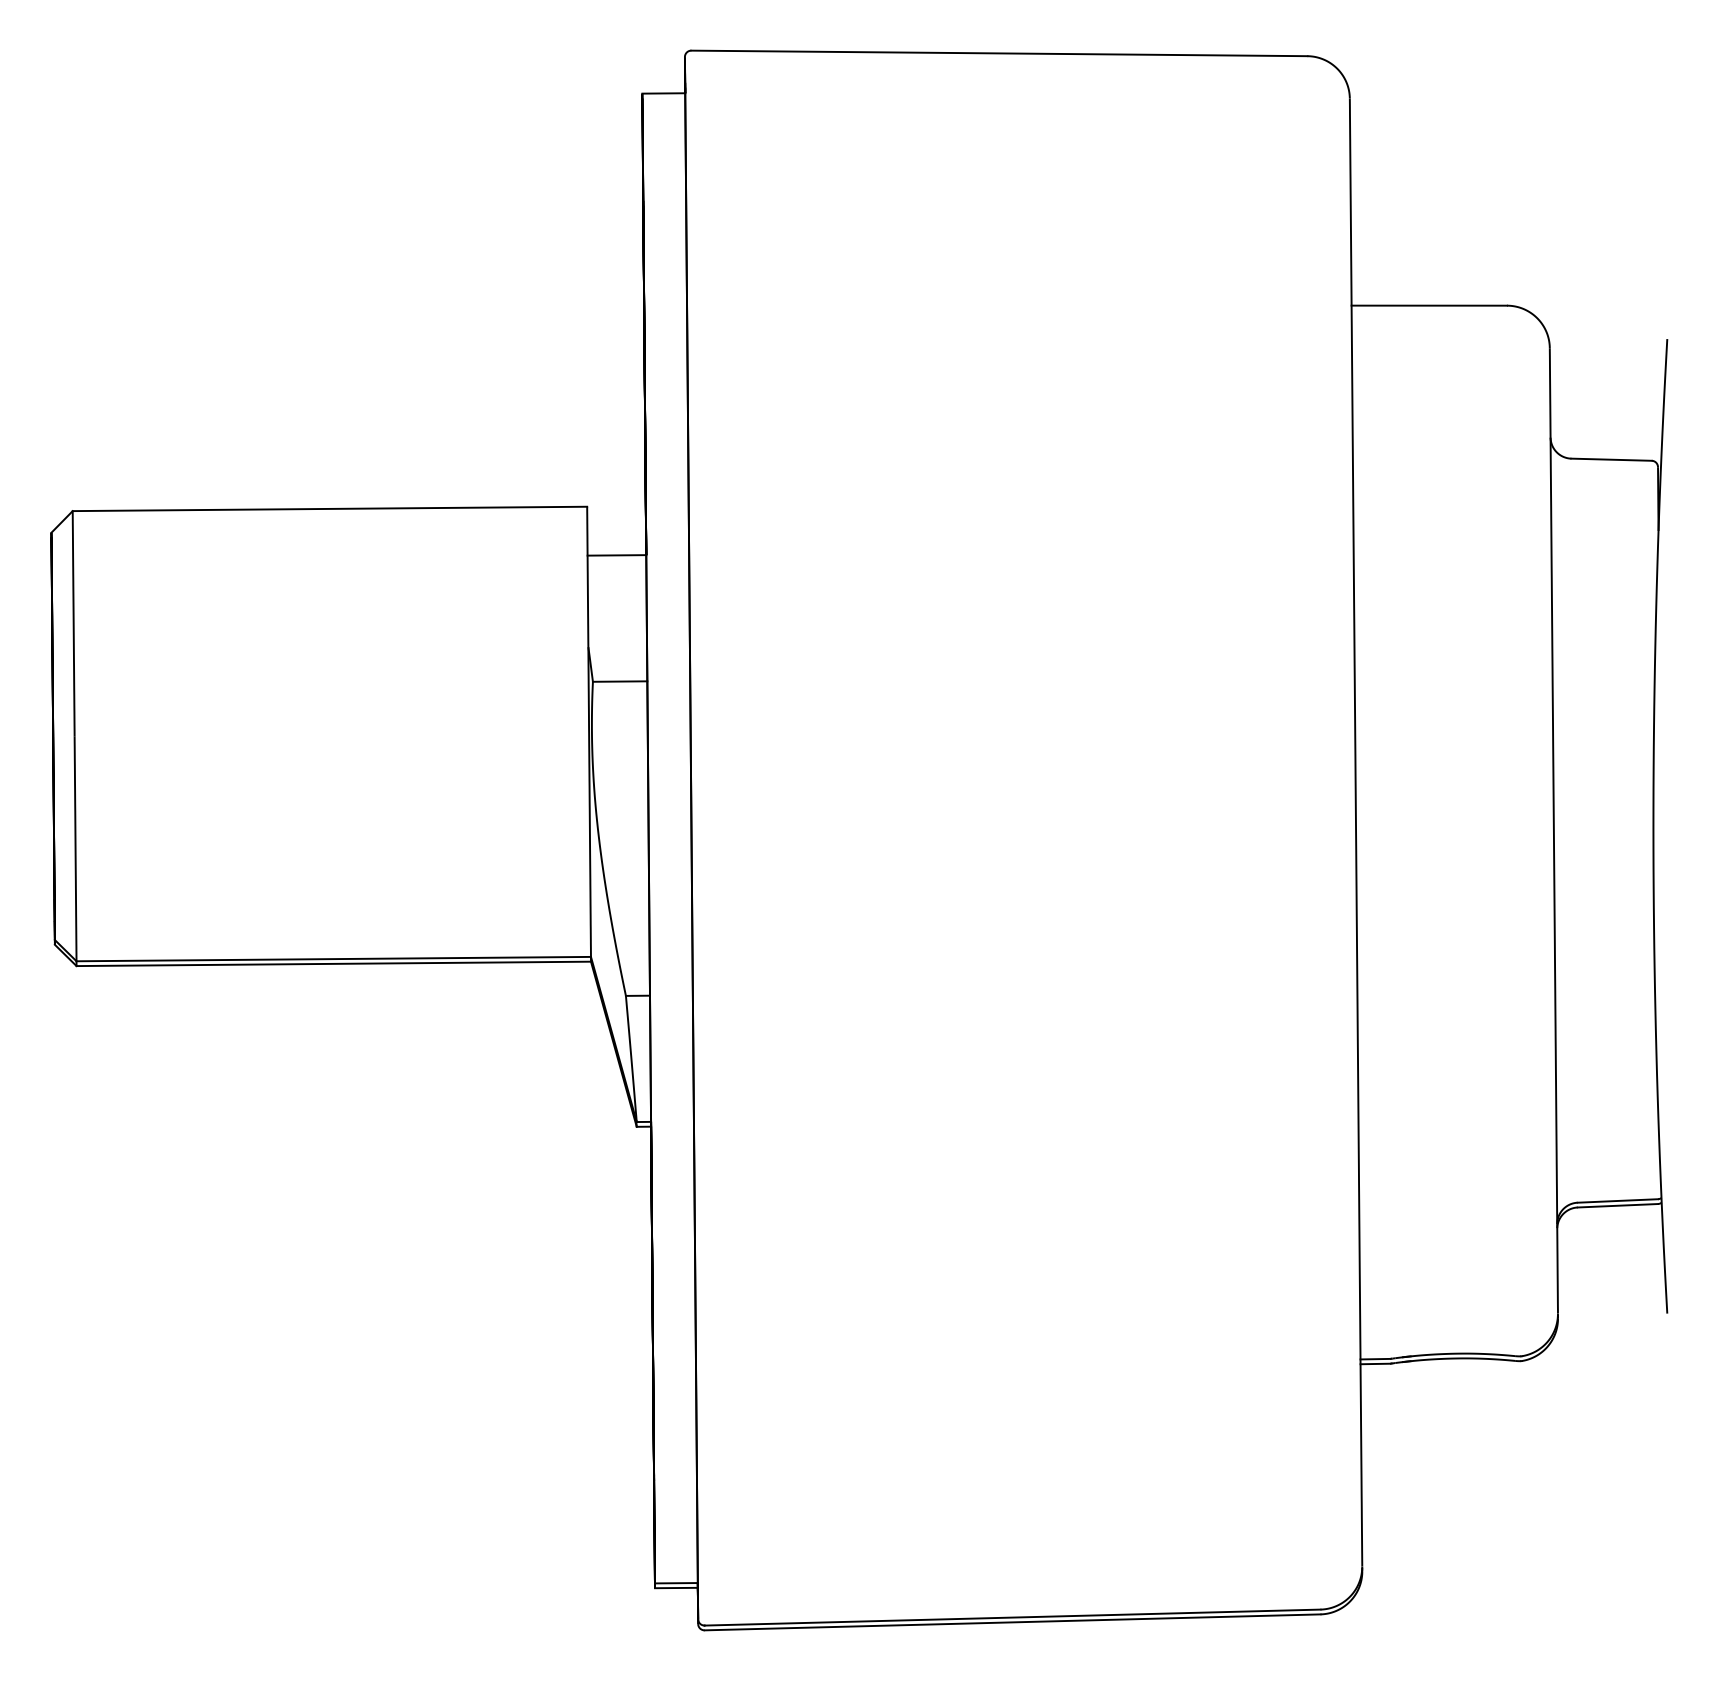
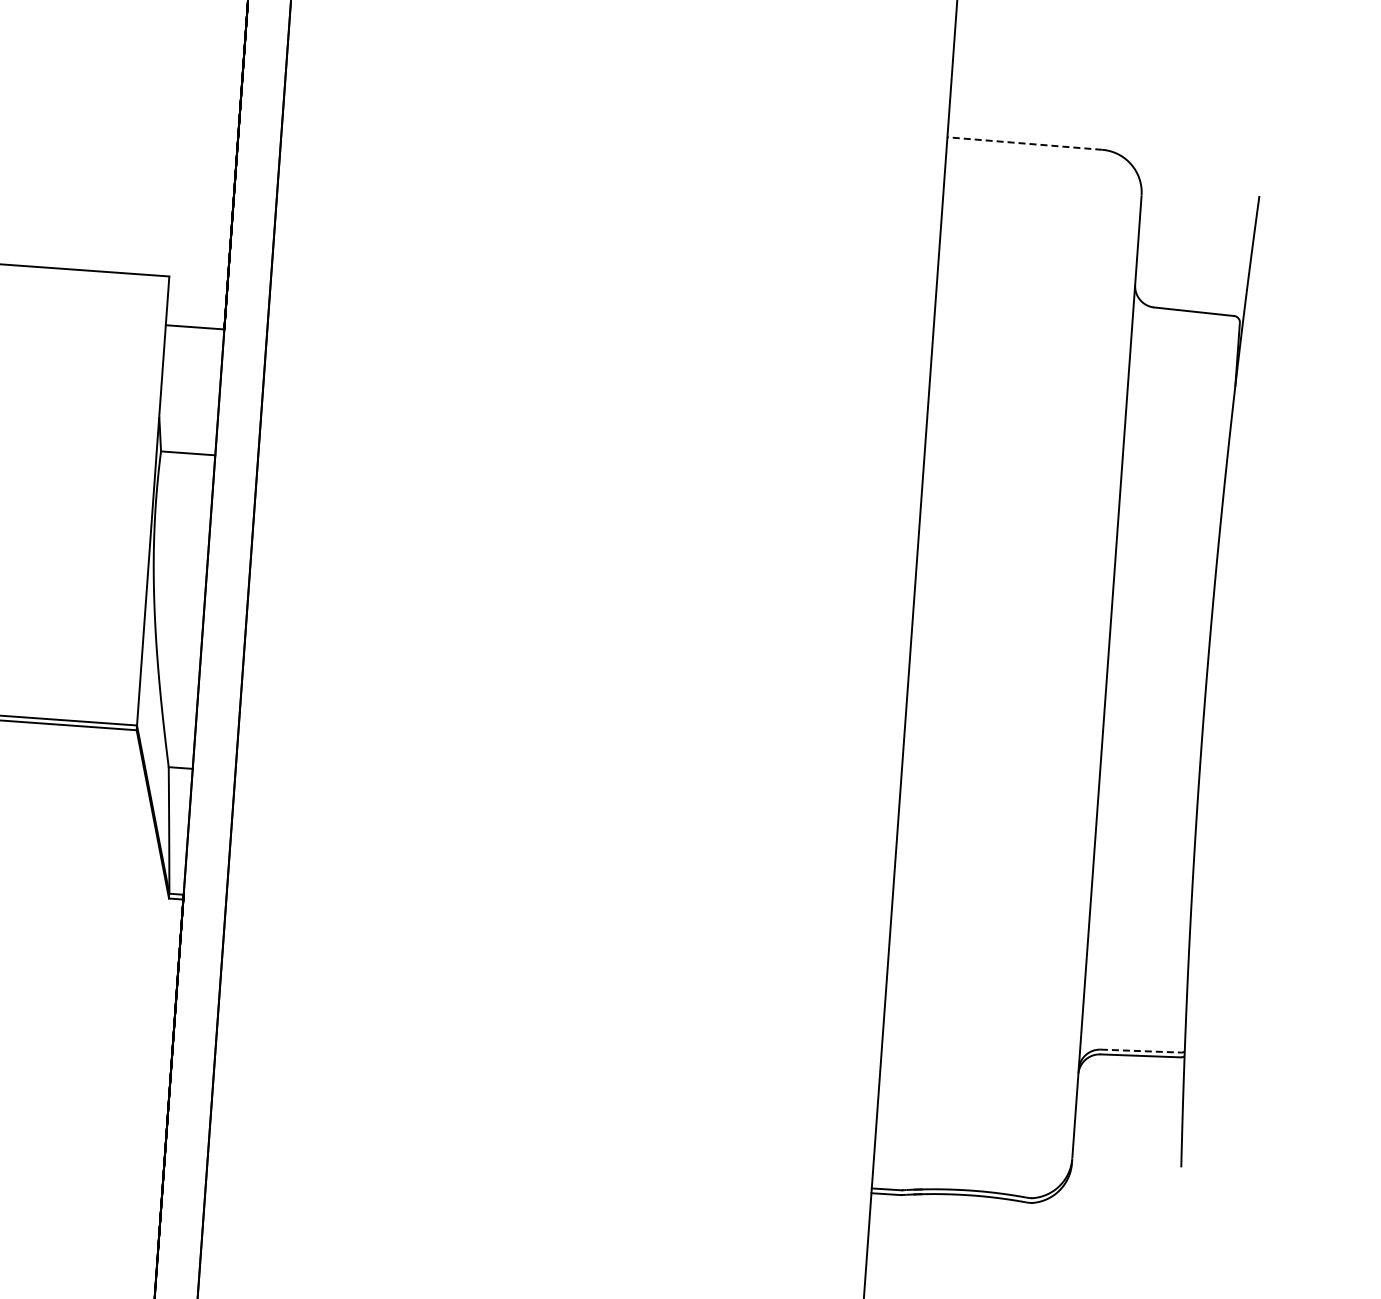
line: (1429, 305) -> (1025, 143), solid -> dashed
line: (1618, 1200) -> (1141, 1050), solid -> dashed

